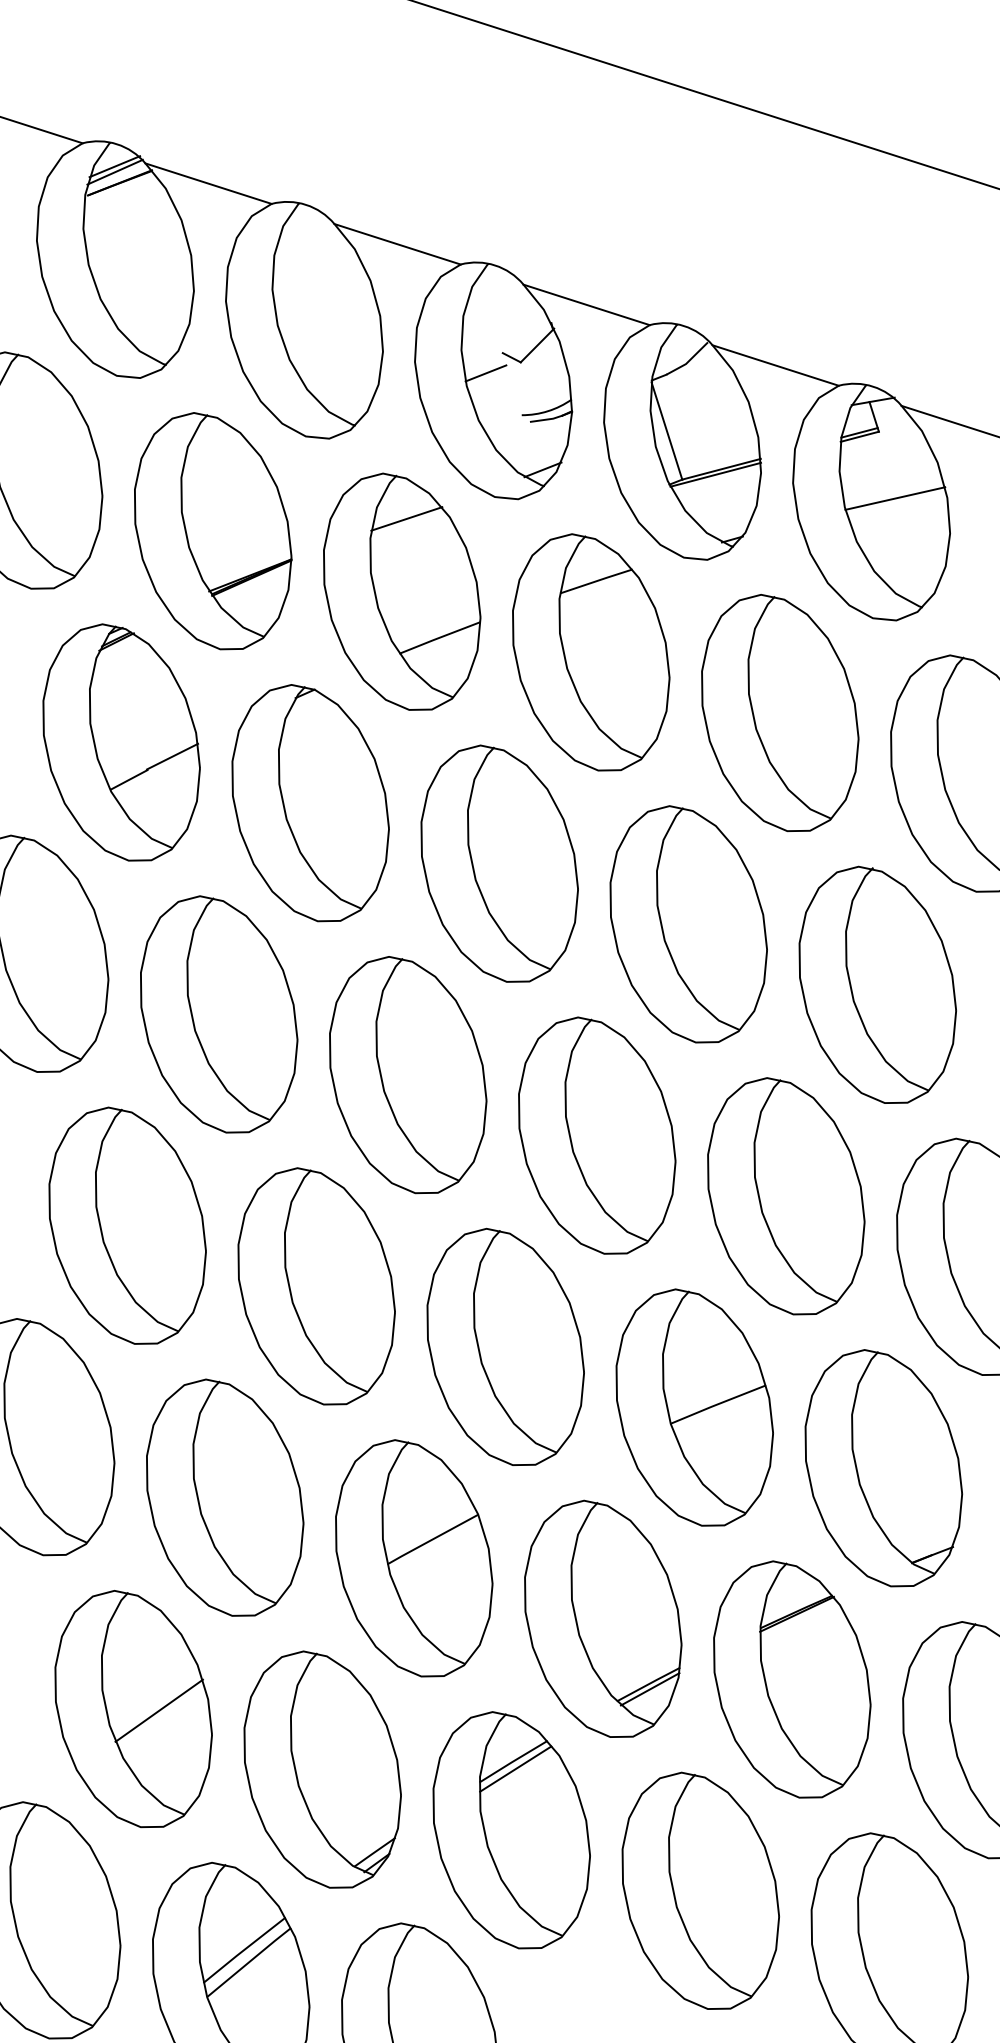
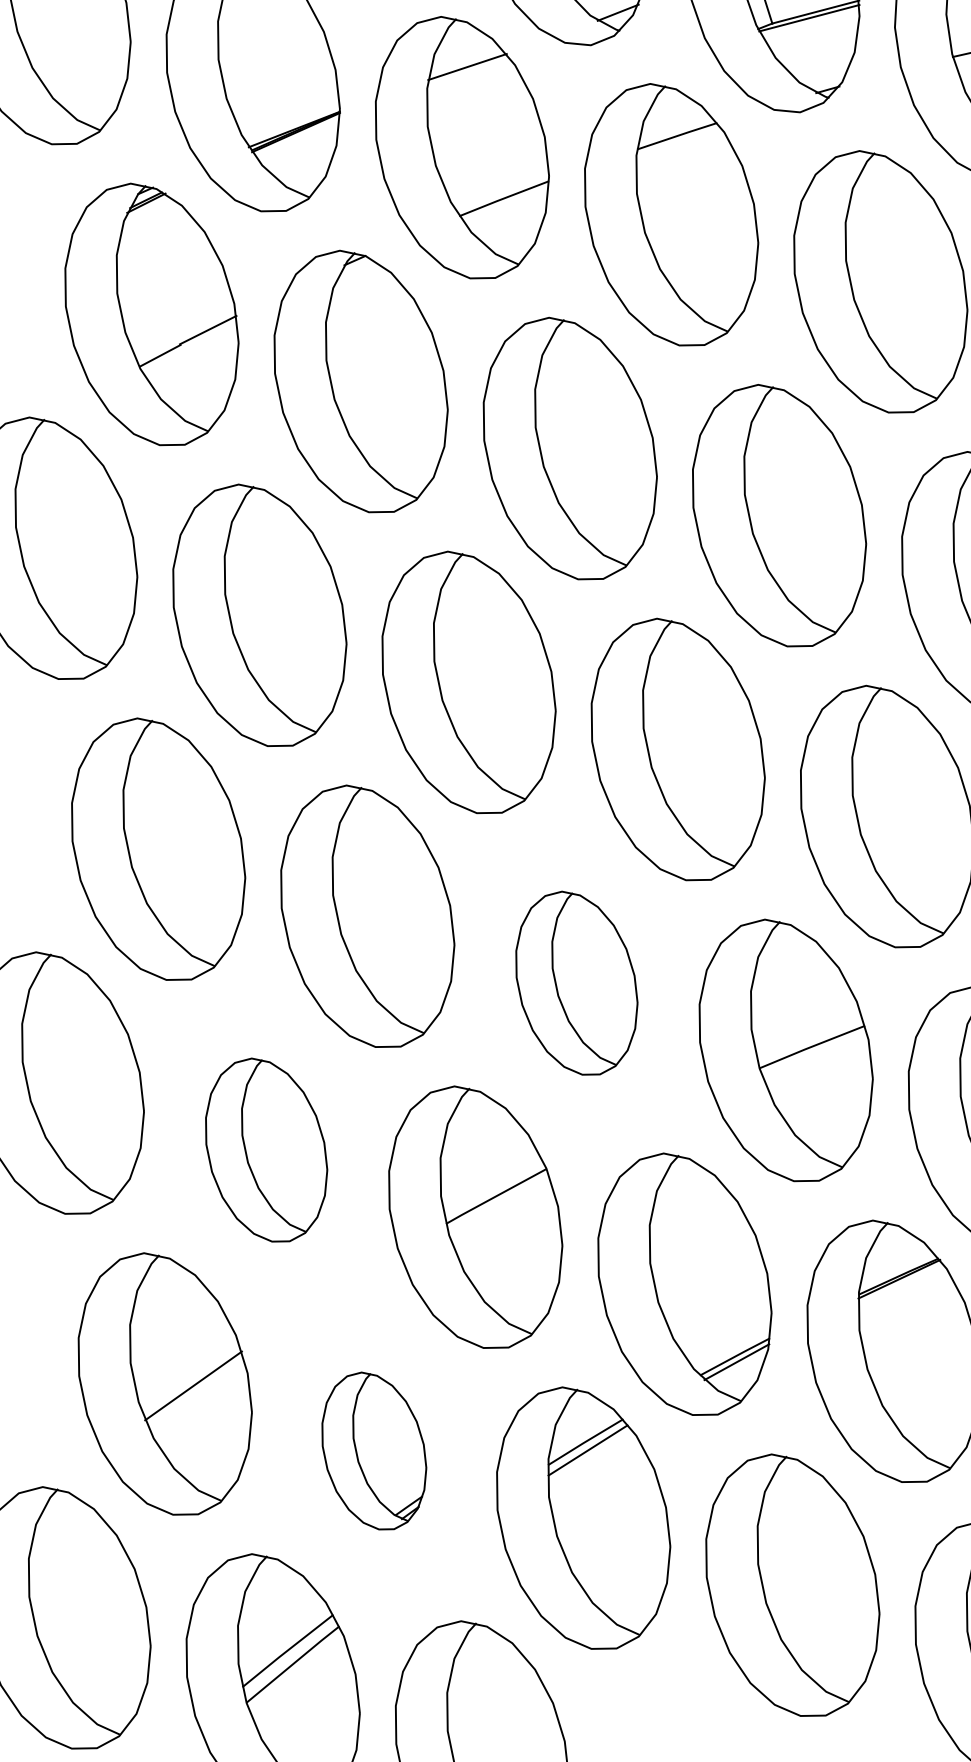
part: (505, 1346) -> (576, 982), size x0.7
part: (225, 1497) -> (266, 1149), size x0.7
part: (322, 1769) -> (374, 1450), size x0.6

